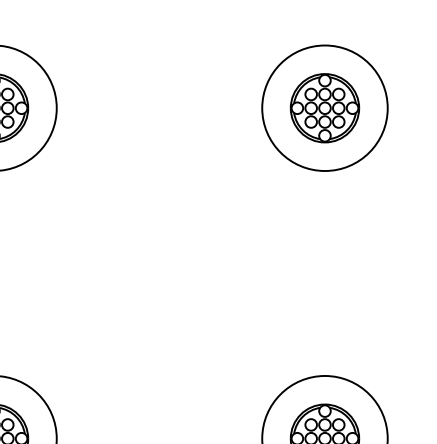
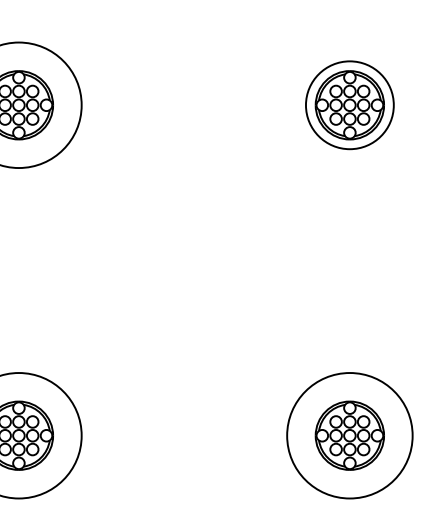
circle: (324, 108) -> (349, 105), size x0.7

